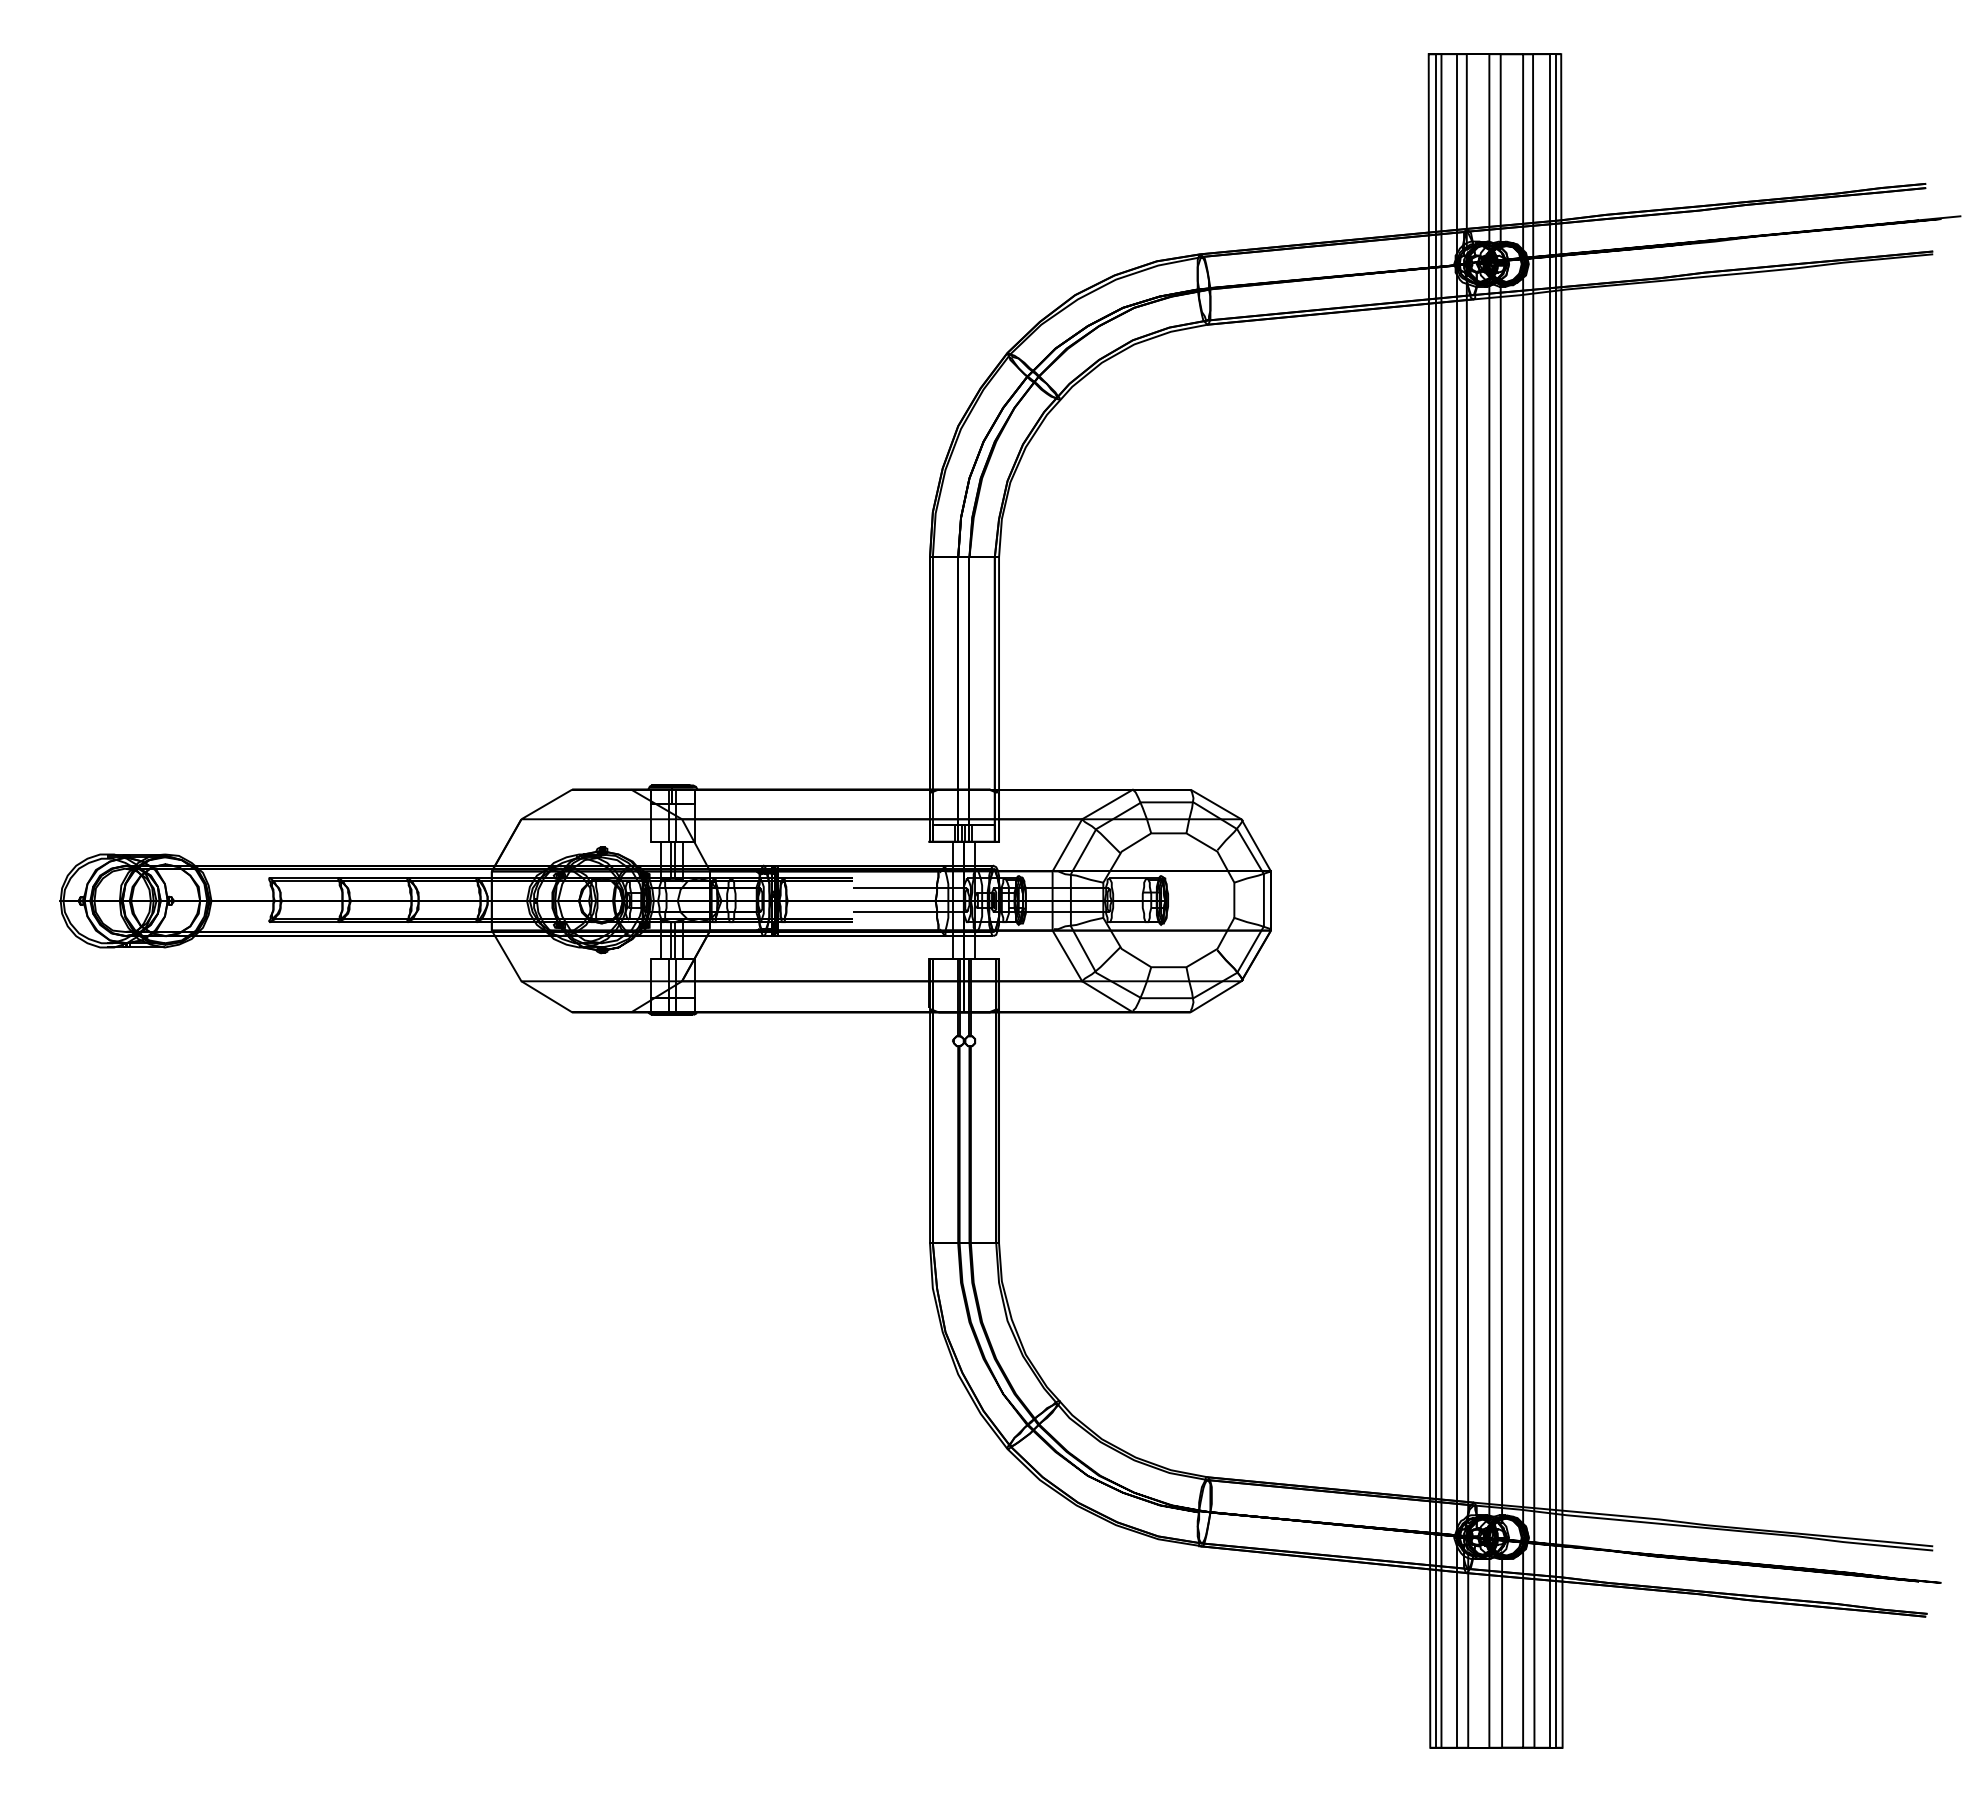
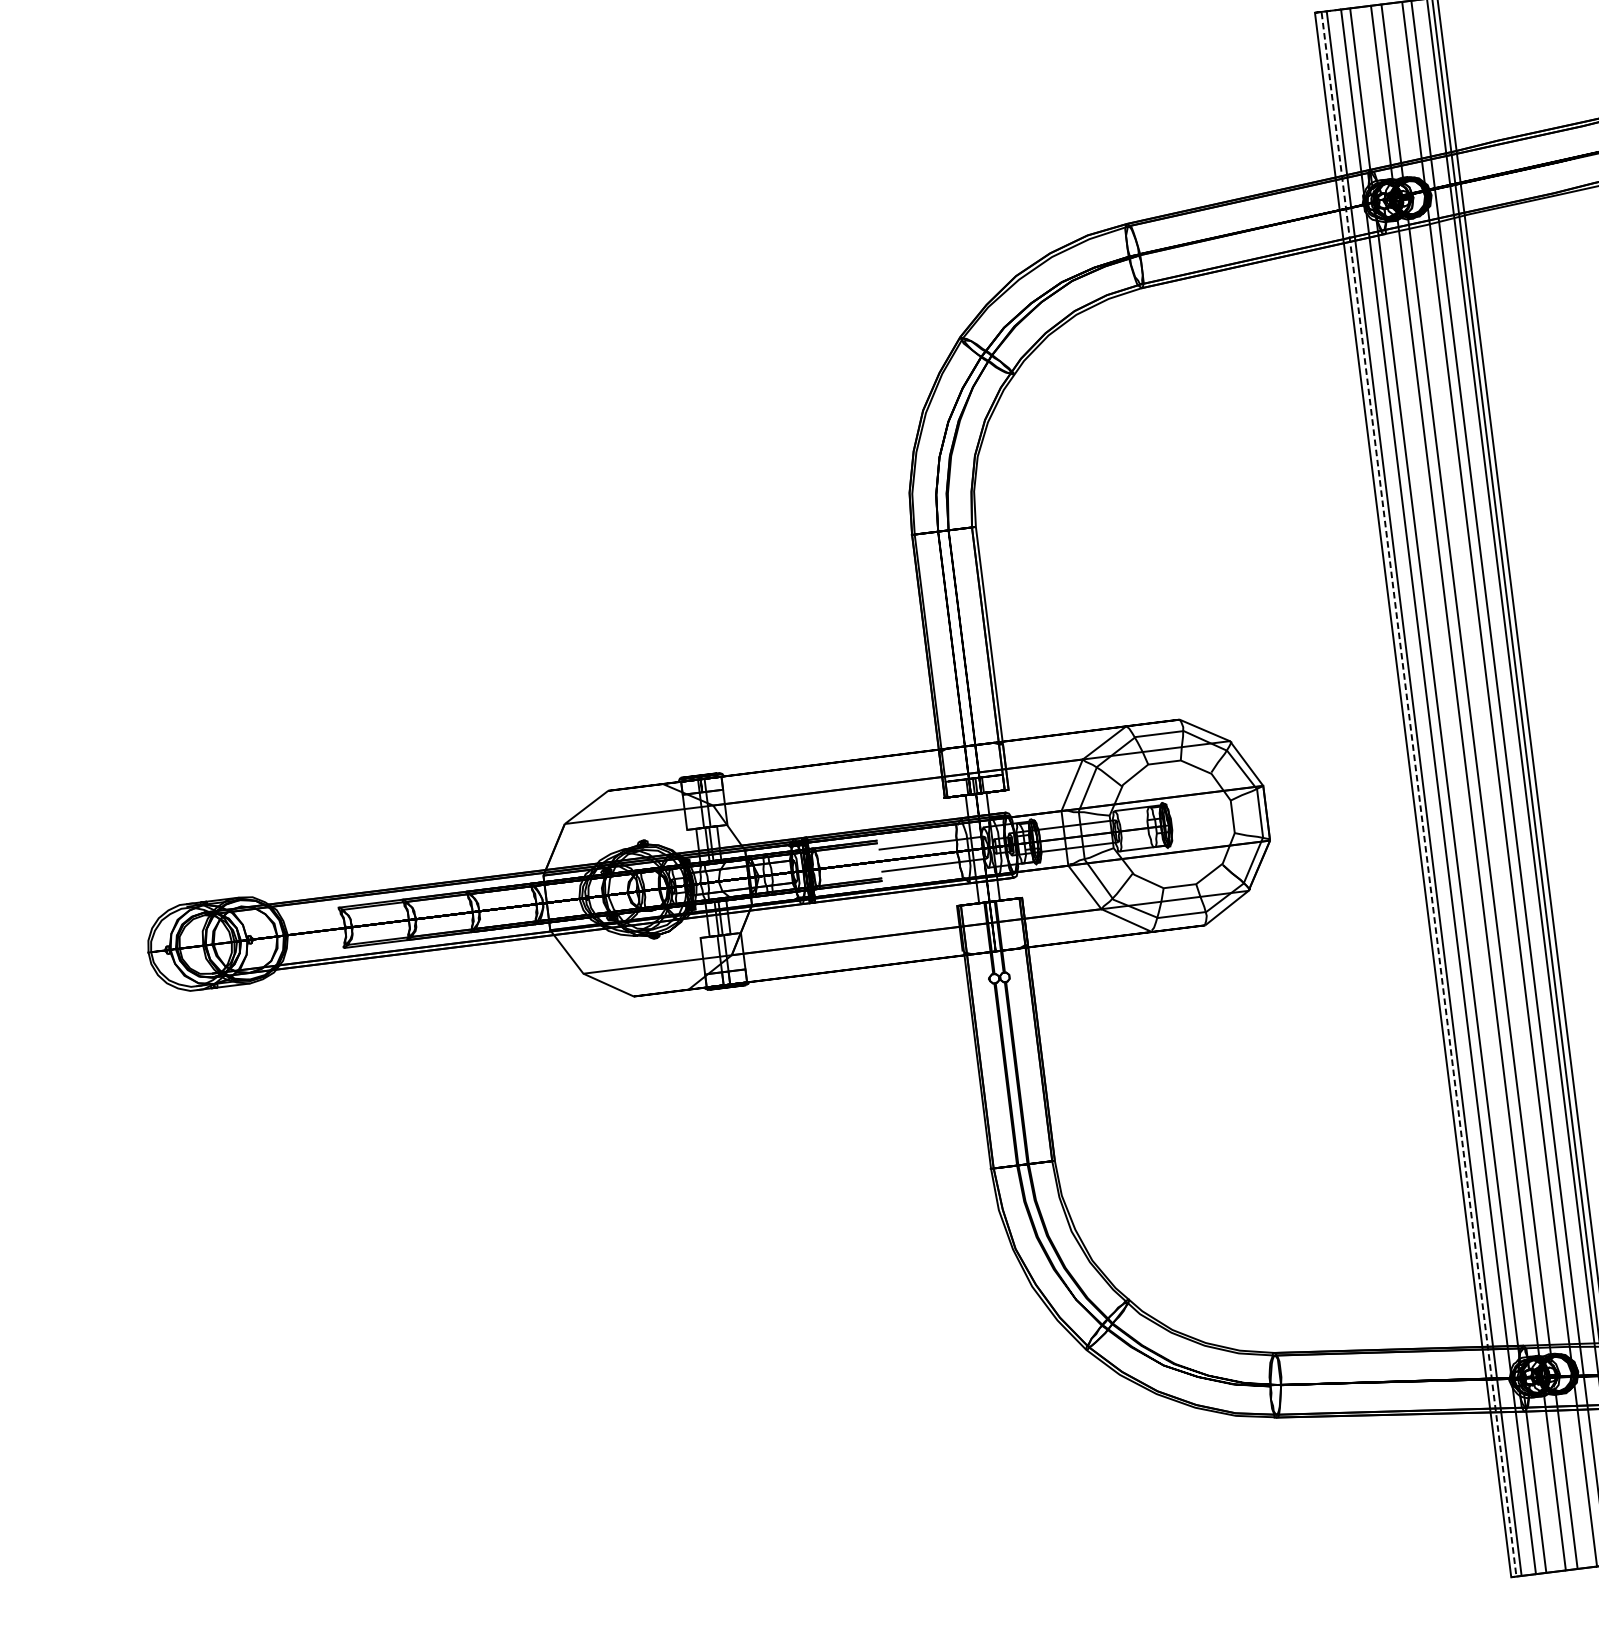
line: (1435, 892) -> (1417, 786), solid -> dashed

